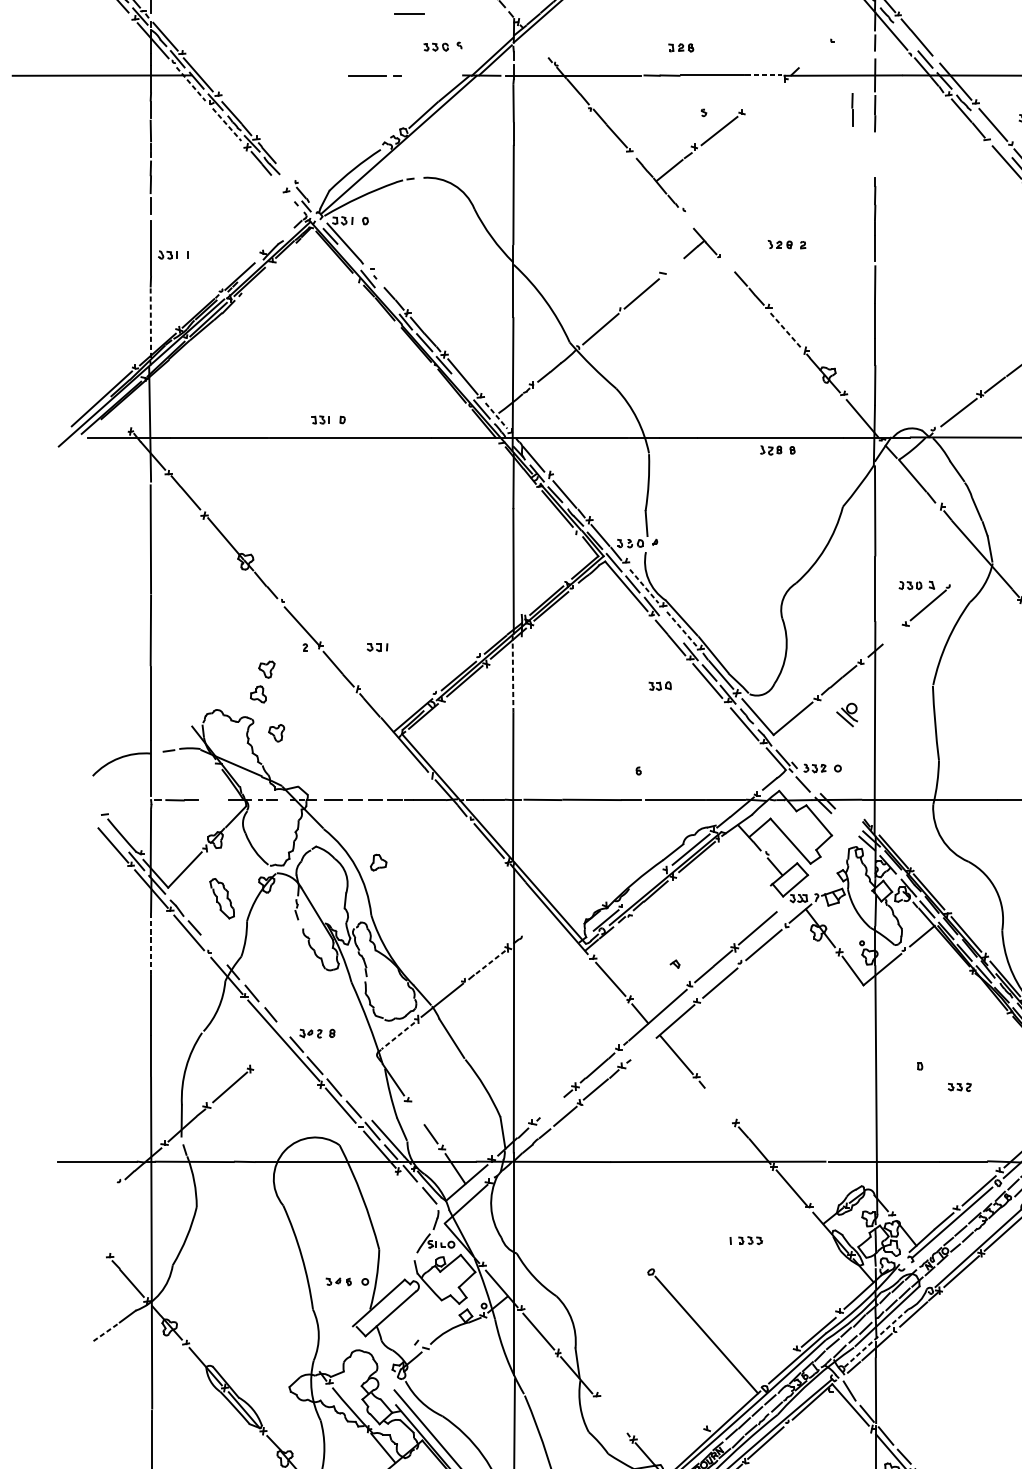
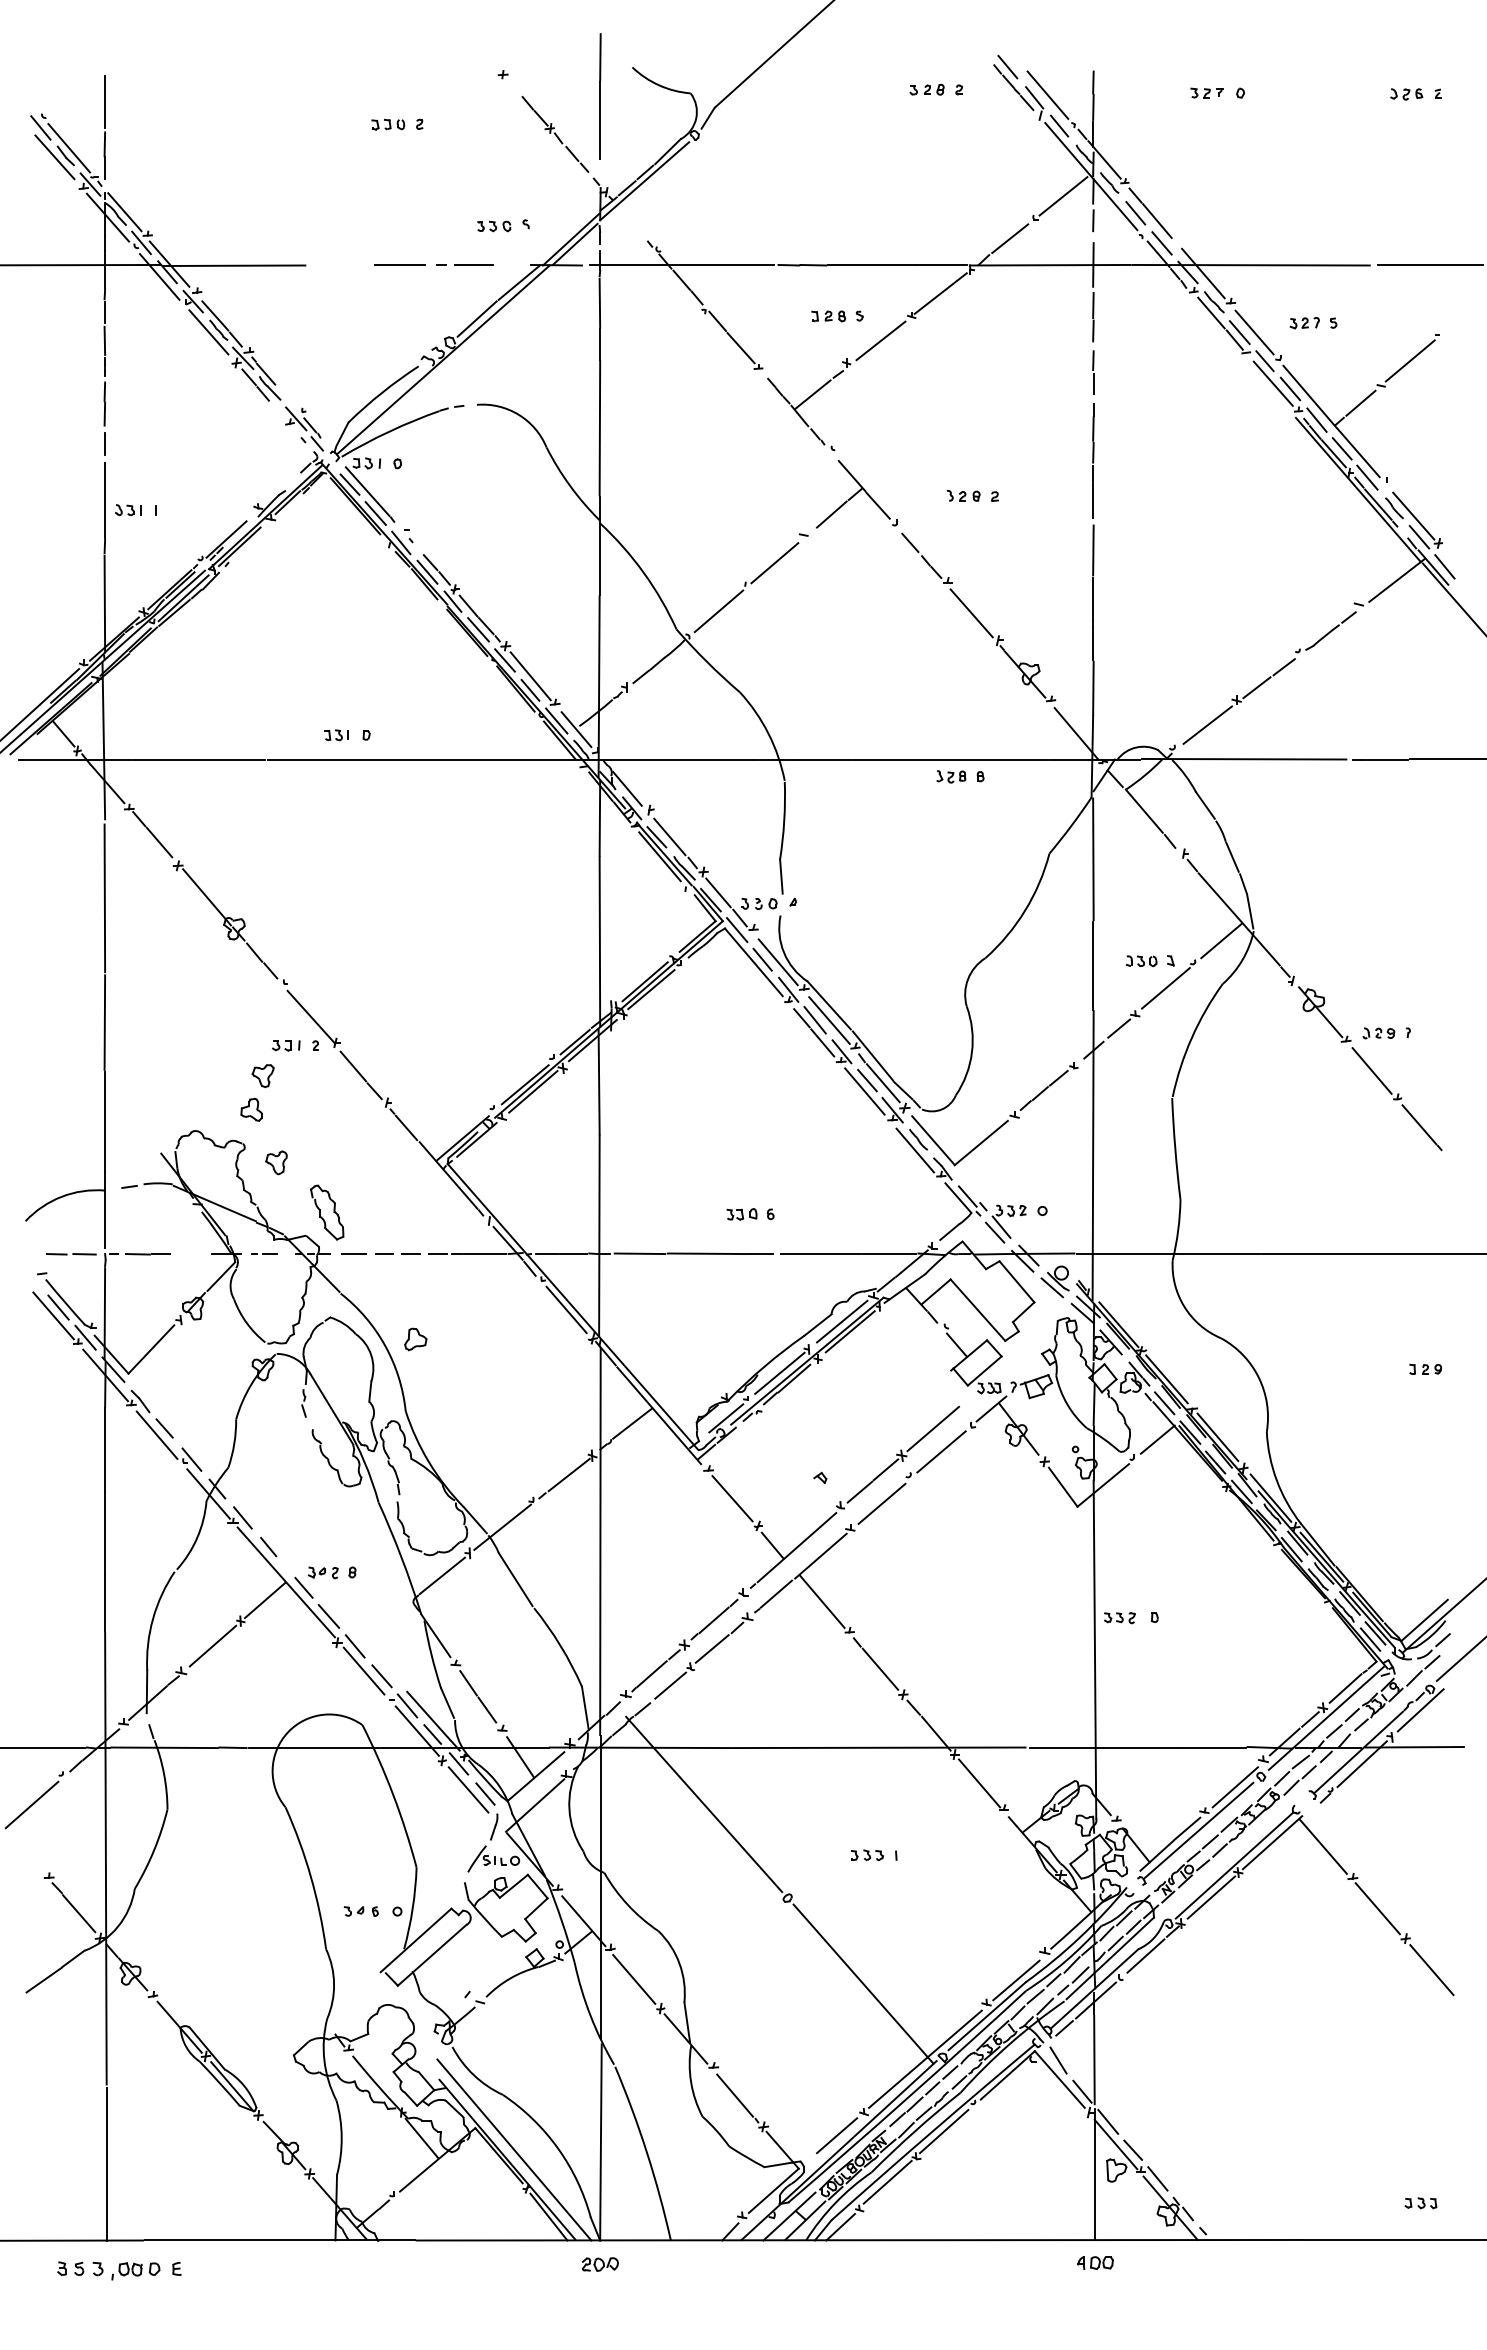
line: (409, 13) -> (473, 264), moved
line: (853, 25) -> (1063, 196), added
line: (906, 37) -> (1135, 213), added
part: (681, 47) -> (828, 316), moved
line: (814, 56) -> (1010, 238), added
line: (245, 75) -> (233, 265), added
line: (764, 75) -> (942, 264), dashed -> solid
line: (191, 84) -> (160, 277), dashed -> solid
line: (763, 96) -> (940, 293), added
line: (852, 110) -> (1093, 373), moved
line: (227, 124) -> (209, 332), dashed -> solid
line: (982, 124) -> (1239, 332), added
line: (1000, 146) -> (1264, 361), added
line: (291, 187) -> (296, 418), added
part: (701, 243) -> (856, 494), size x1.67
line: (349, 257) -> (375, 513), added
line: (387, 300) -> (427, 571), added
line: (150, 324) -> (104, 604), dashed -> solid
line: (785, 330) -> (971, 613), dashed -> solid
line: (462, 386) -> (530, 689), added
line: (496, 415) -> (576, 729), dashed -> solid
line: (120, 419) -> (63, 734), added
line: (969, 570) -> (1221, 940), added
line: (644, 586) -> (778, 962), dashed -> solid
line: (670, 628) -> (814, 1020), added
line: (681, 628) -> (829, 1020), dashed -> solid
line: (894, 634) -> (1119, 1028), added
part: (377, 647) -> (286, 1045), moved
line: (513, 673) -> (599, 1081), dashed -> solid
part: (659, 686) -> (741, 1214), moved
part: (846, 714) -> (1054, 1281), moved
line: (807, 779) -> (1001, 1226), added
line: (127, 800) -> (72, 1254), added
line: (116, 839) -> (58, 1307), added
line: (645, 886) -> (779, 1372), added
part: (222, 898) -> (327, 1212), moved
line: (537, 924) -> (632, 1423), added
line: (151, 944) -> (105, 1450), dashed -> solid
line: (214, 950) -> (191, 1459), added
line: (491, 961) -> (569, 1474), dashed -> solid
line: (397, 1036) -> (441, 1576), dashed -> solid
line: (642, 1048) -> (776, 1593), added
line: (268, 1053) -> (265, 1600), added
part: (959, 1087) -> (1119, 1618), moved
line: (719, 1103) -> (880, 1668), added
line: (551, 1108) -> (651, 1674), added
line: (417, 1114) -> (468, 1683), added
line: (417, 1192) -> (468, 1789), added
line: (97, 1203) -> (31, 1804), added
line: (590, 1203) -> (704, 1804), added
part: (749, 1240) -> (866, 1854), moved
line: (106, 1331) -> (44, 1979), dashed -> solid
line: (875, 1338) -> (1094, 1989), dashed -> solid
line: (752, 1389) -> (925, 2058), added
line: (612, 1416) -> (735, 2095), added
line: (687, 1445) -> (837, 2135), added

